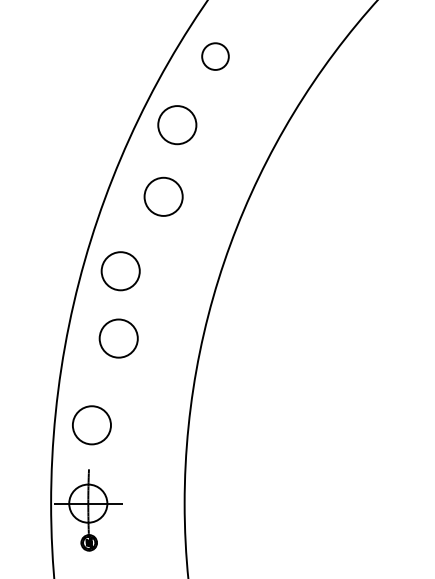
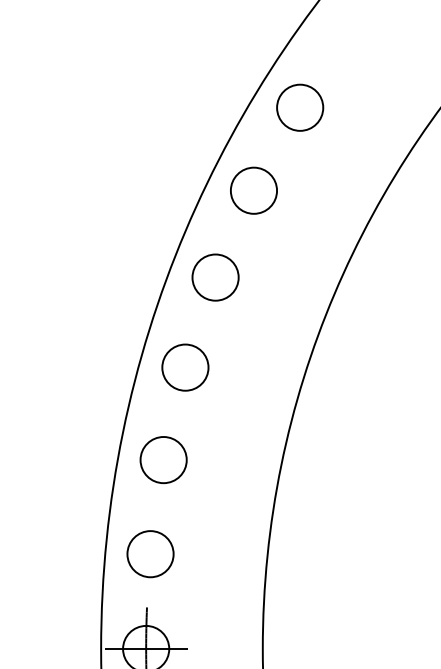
circle: (215, 56) -> (300, 107), size x1.43
circle: (163, 196) -> (215, 277), moved
circle: (118, 338) -> (163, 459), moved

